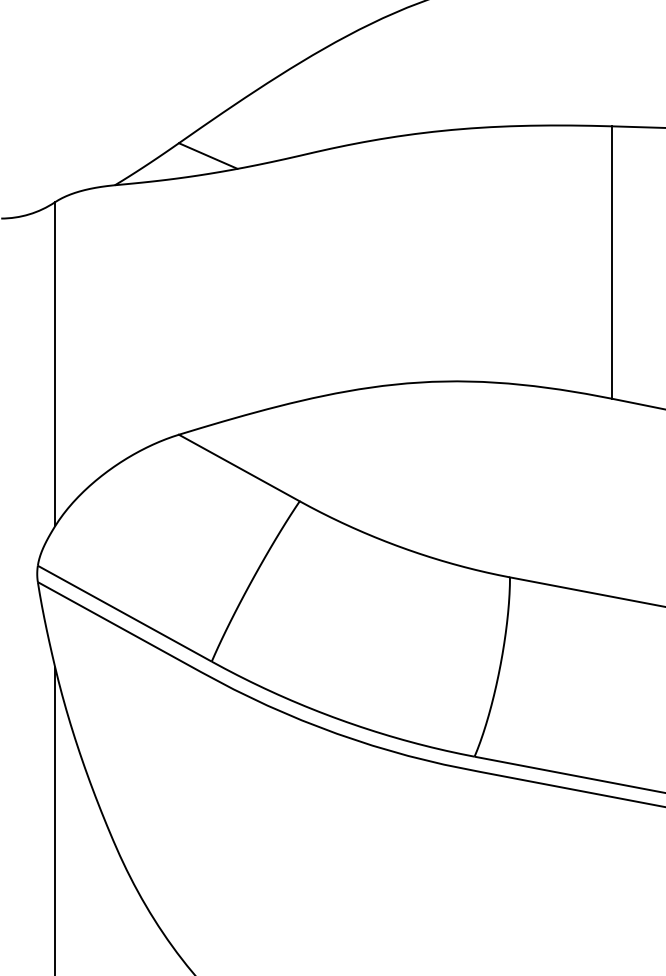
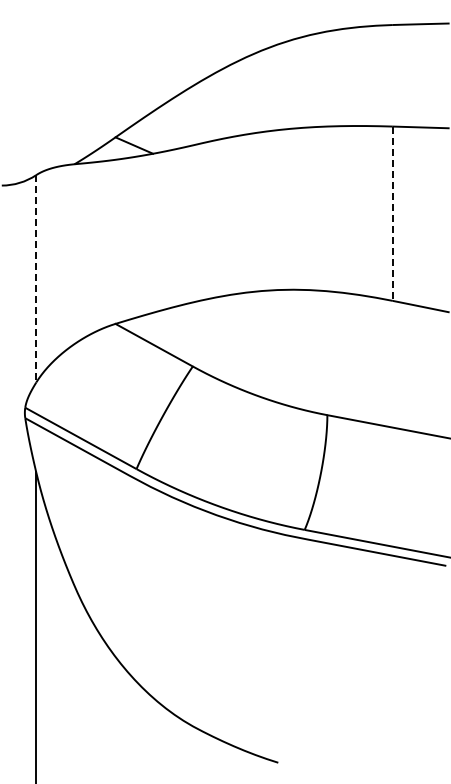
line: (611, 263) -> (392, 214), solid -> dashed
line: (55, 363) -> (36, 278), solid -> dashed

